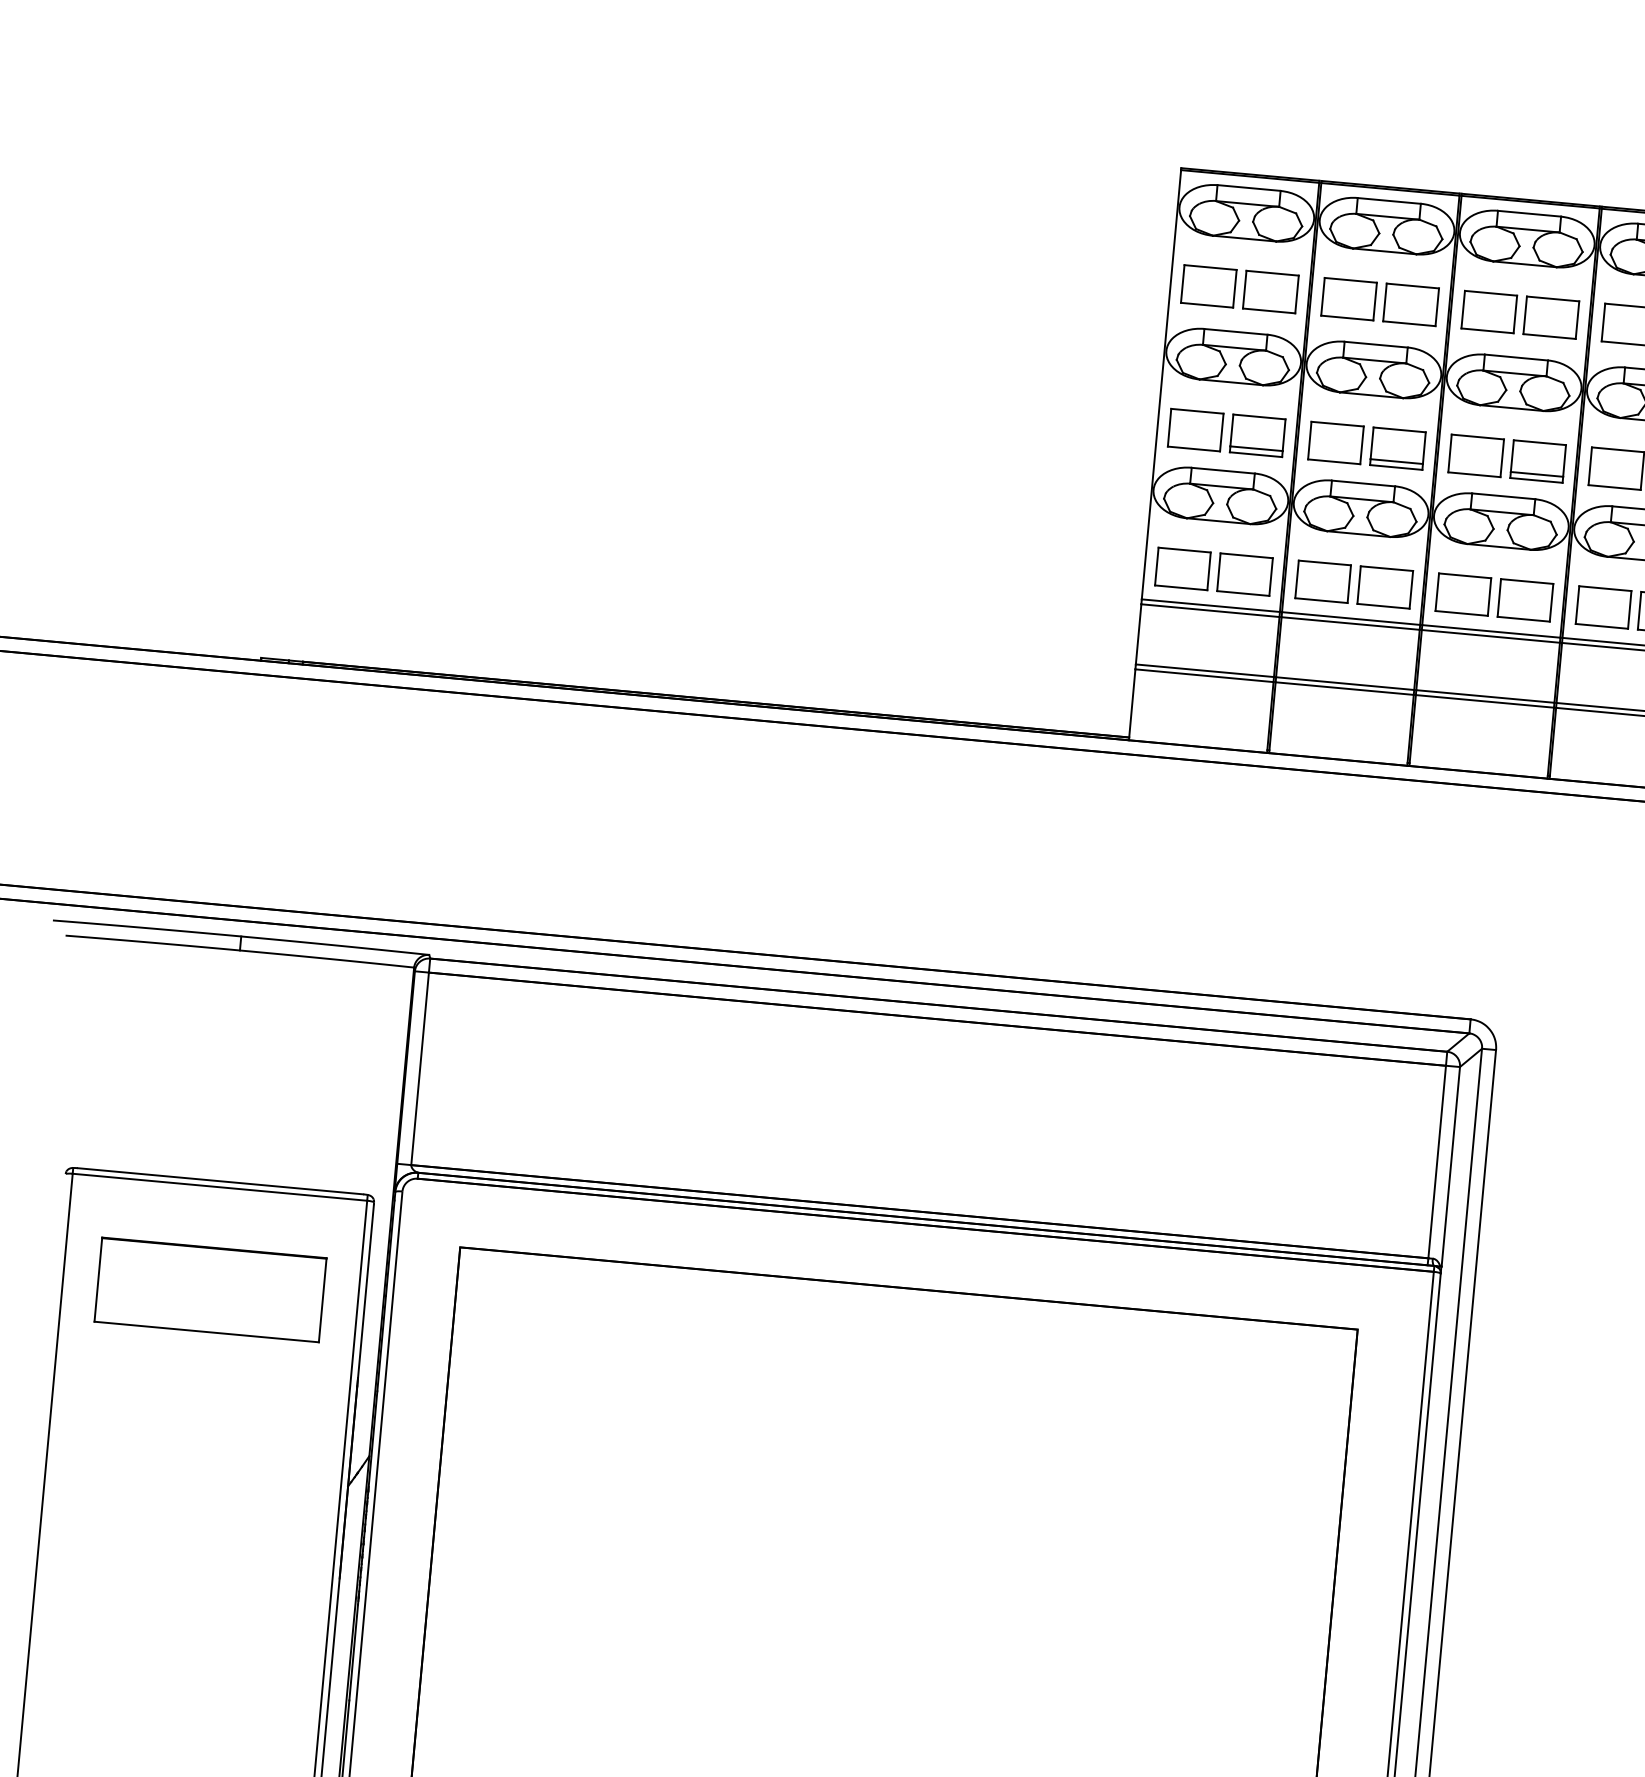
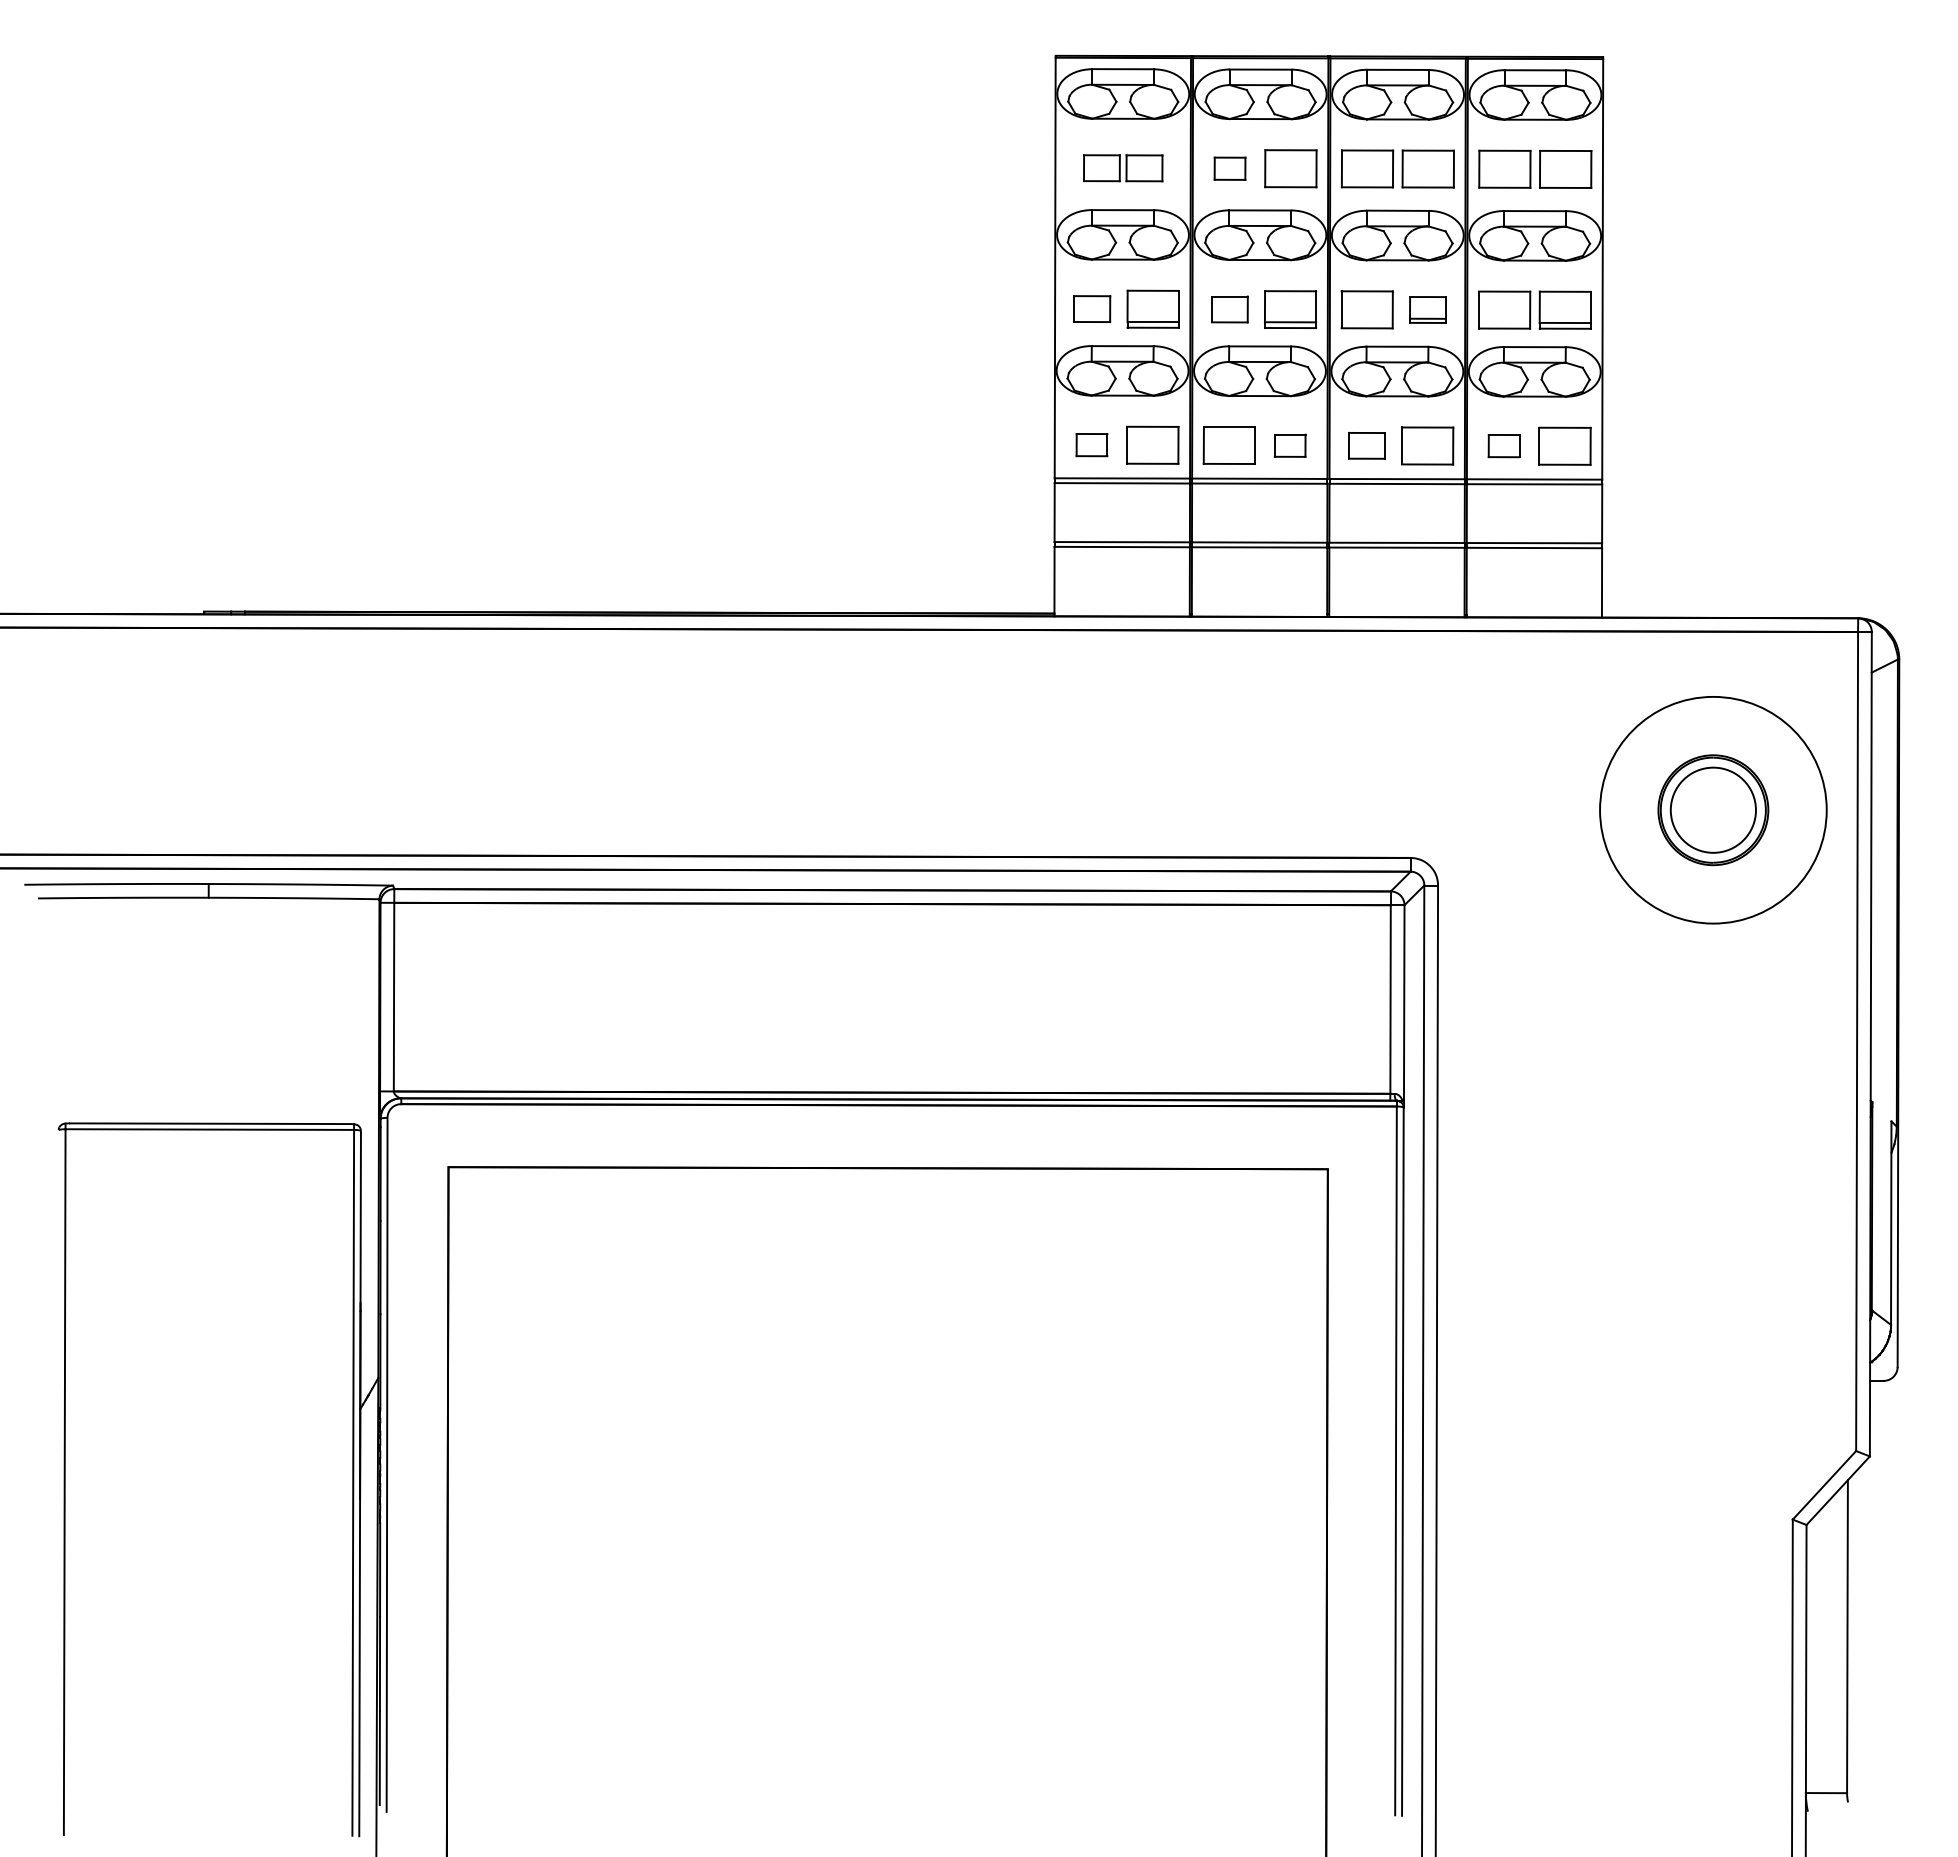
part: (1240, 288) -> (1123, 167), size x0.7
part: (1348, 299) -> (1229, 168), size x0.6
part: (1194, 429) -> (1091, 308), size x0.7
part: (1335, 442) -> (1229, 309), size x0.7
part: (1537, 461) -> (1427, 309), size x0.7
part: (1182, 568) -> (1091, 444), size x0.6
part: (1384, 587) -> (1289, 445), size x0.6
part: (1463, 594) -> (1366, 445), size x0.7
part: (1602, 606) -> (1503, 445), size x0.6
part: (210, 1289) -> (209, 1229), removed

